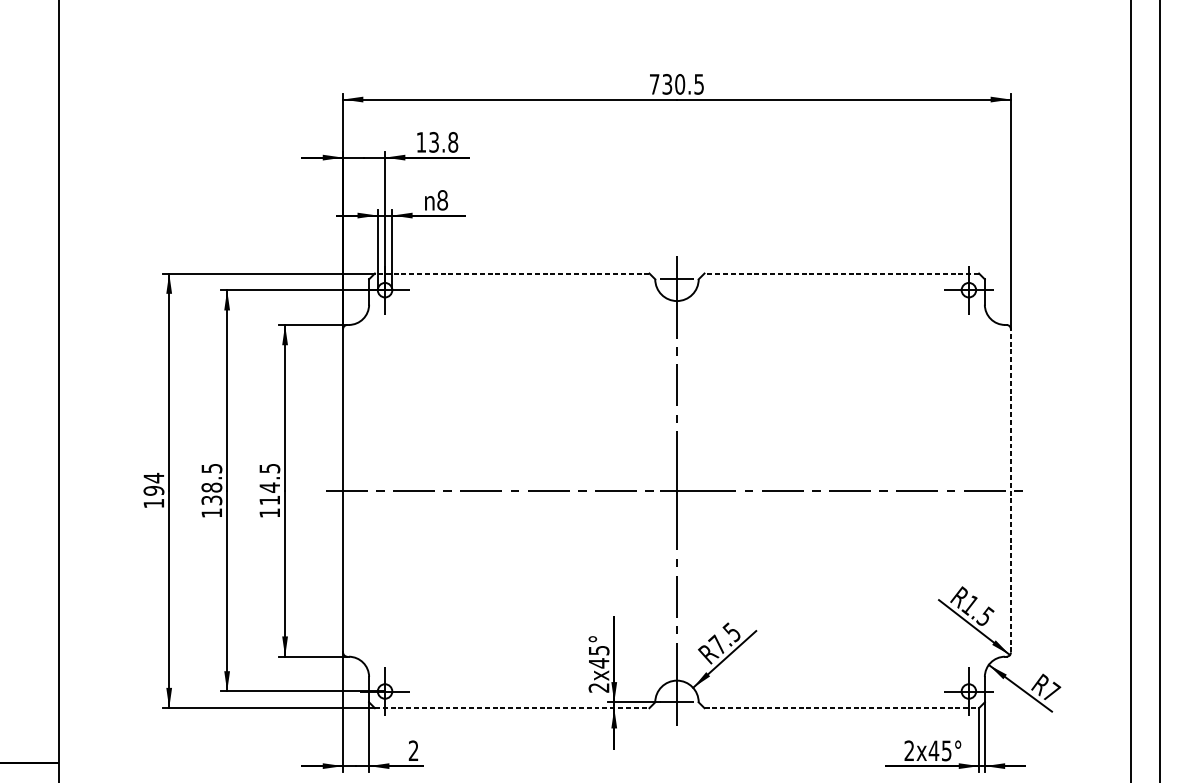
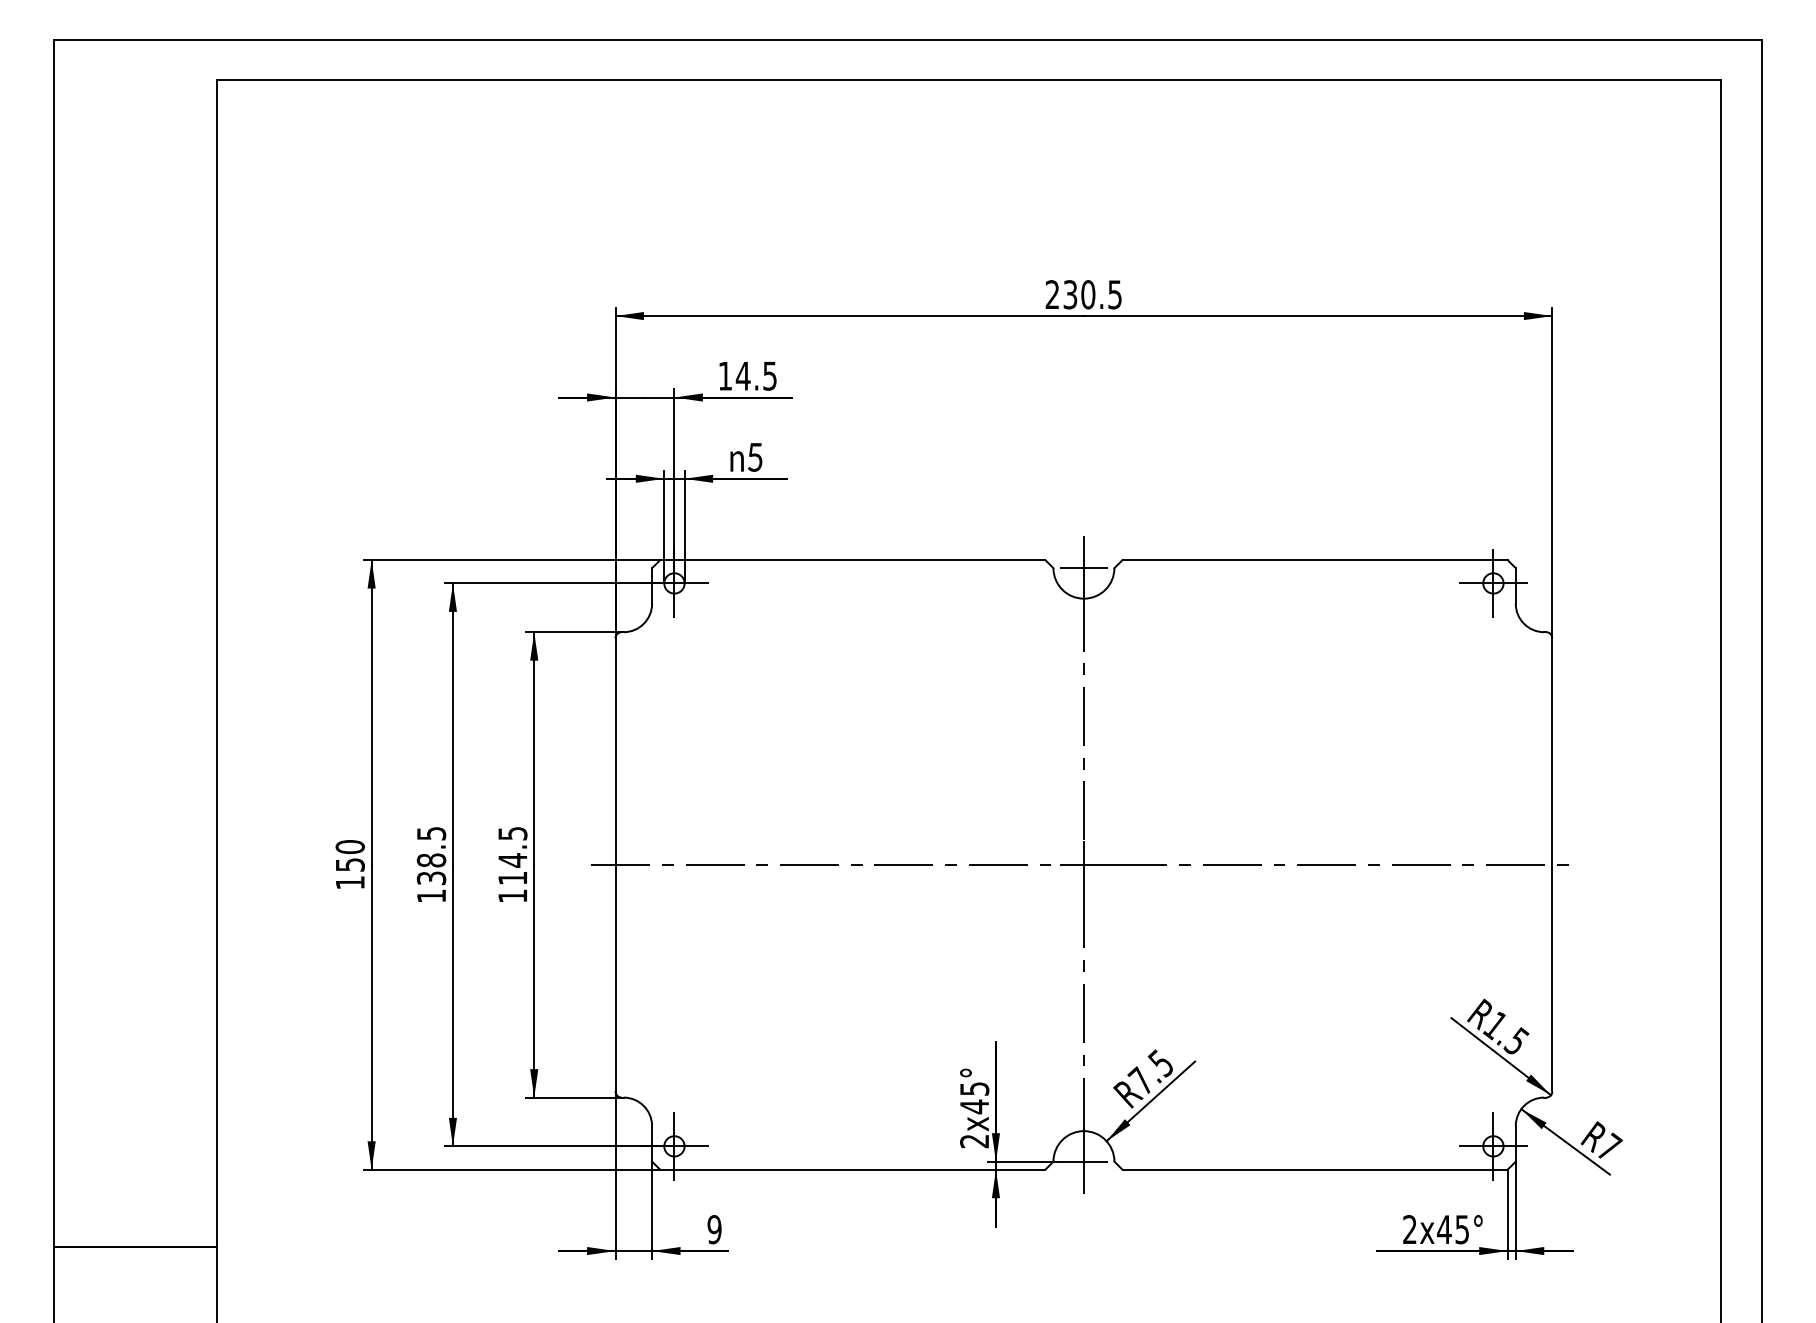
text: (654, 84) -> (1052, 294), 730.5 -> 230.5
text: (443, 141) -> (756, 375), 13.8 -> 14.5
text: (442, 200) -> (754, 457), 8 -> 5
line: (511, 273) -> (852, 560), dashed -> solid
line: (842, 273) -> (1315, 560), dashed -> solid
text: (153, 484) -> (349, 855), 194 -> 150
line: (1011, 490) -> (1552, 864), dashed -> solid
line: (511, 707) -> (852, 1169), dashed -> solid
line: (842, 707) -> (1315, 1169), dashed -> solid
text: (413, 750) -> (714, 1229), 2 -> 9

